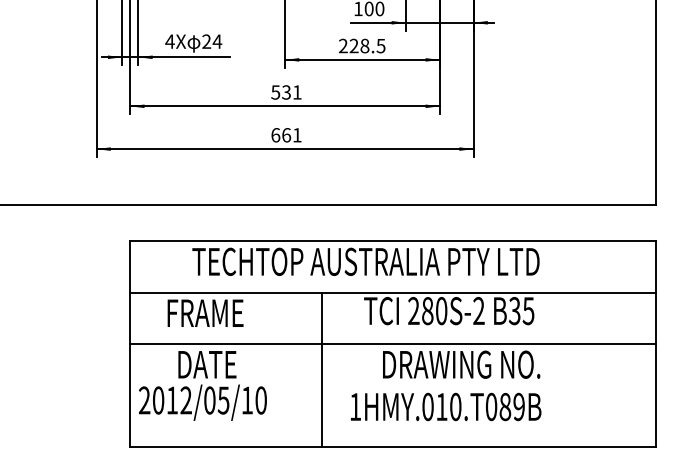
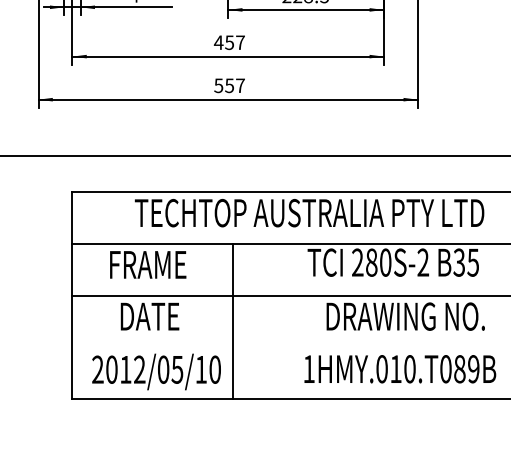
text: (285, 92) -> (228, 42), 531 -> 457
text: (286, 135) -> (229, 85), 661 -> 557
line: (321, 369) -> (232, 321), moved
text: (202, 402) -> (156, 371), moved
text: (446, 406) -> (400, 368), moved

